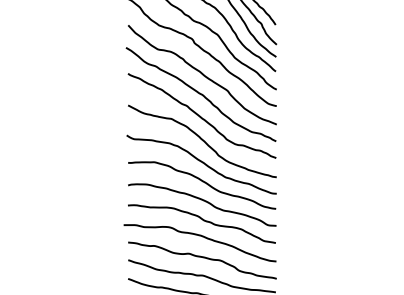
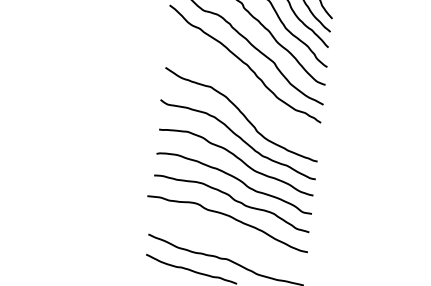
curve: (200, 115) -> (242, 86), removed
curve: (203, 258) -> (229, 240), removed

